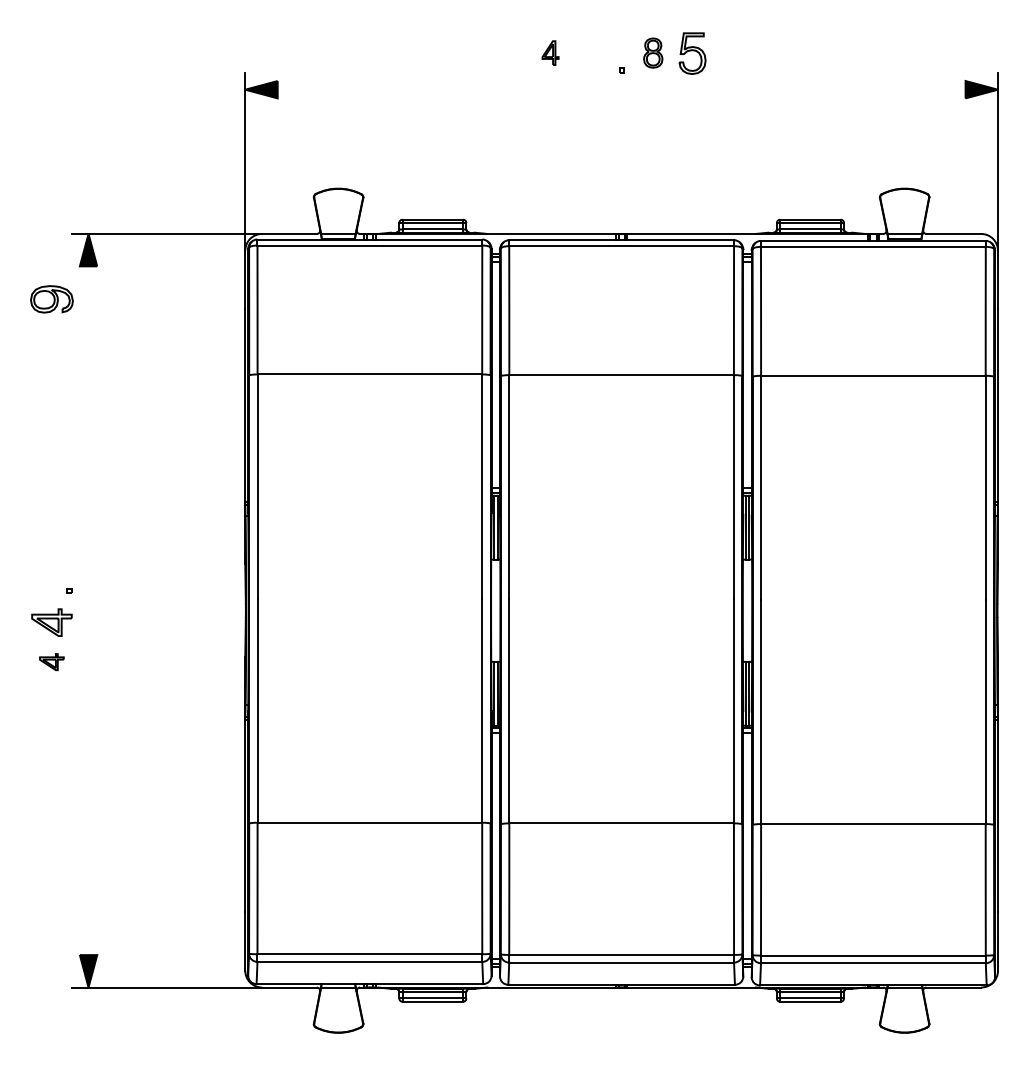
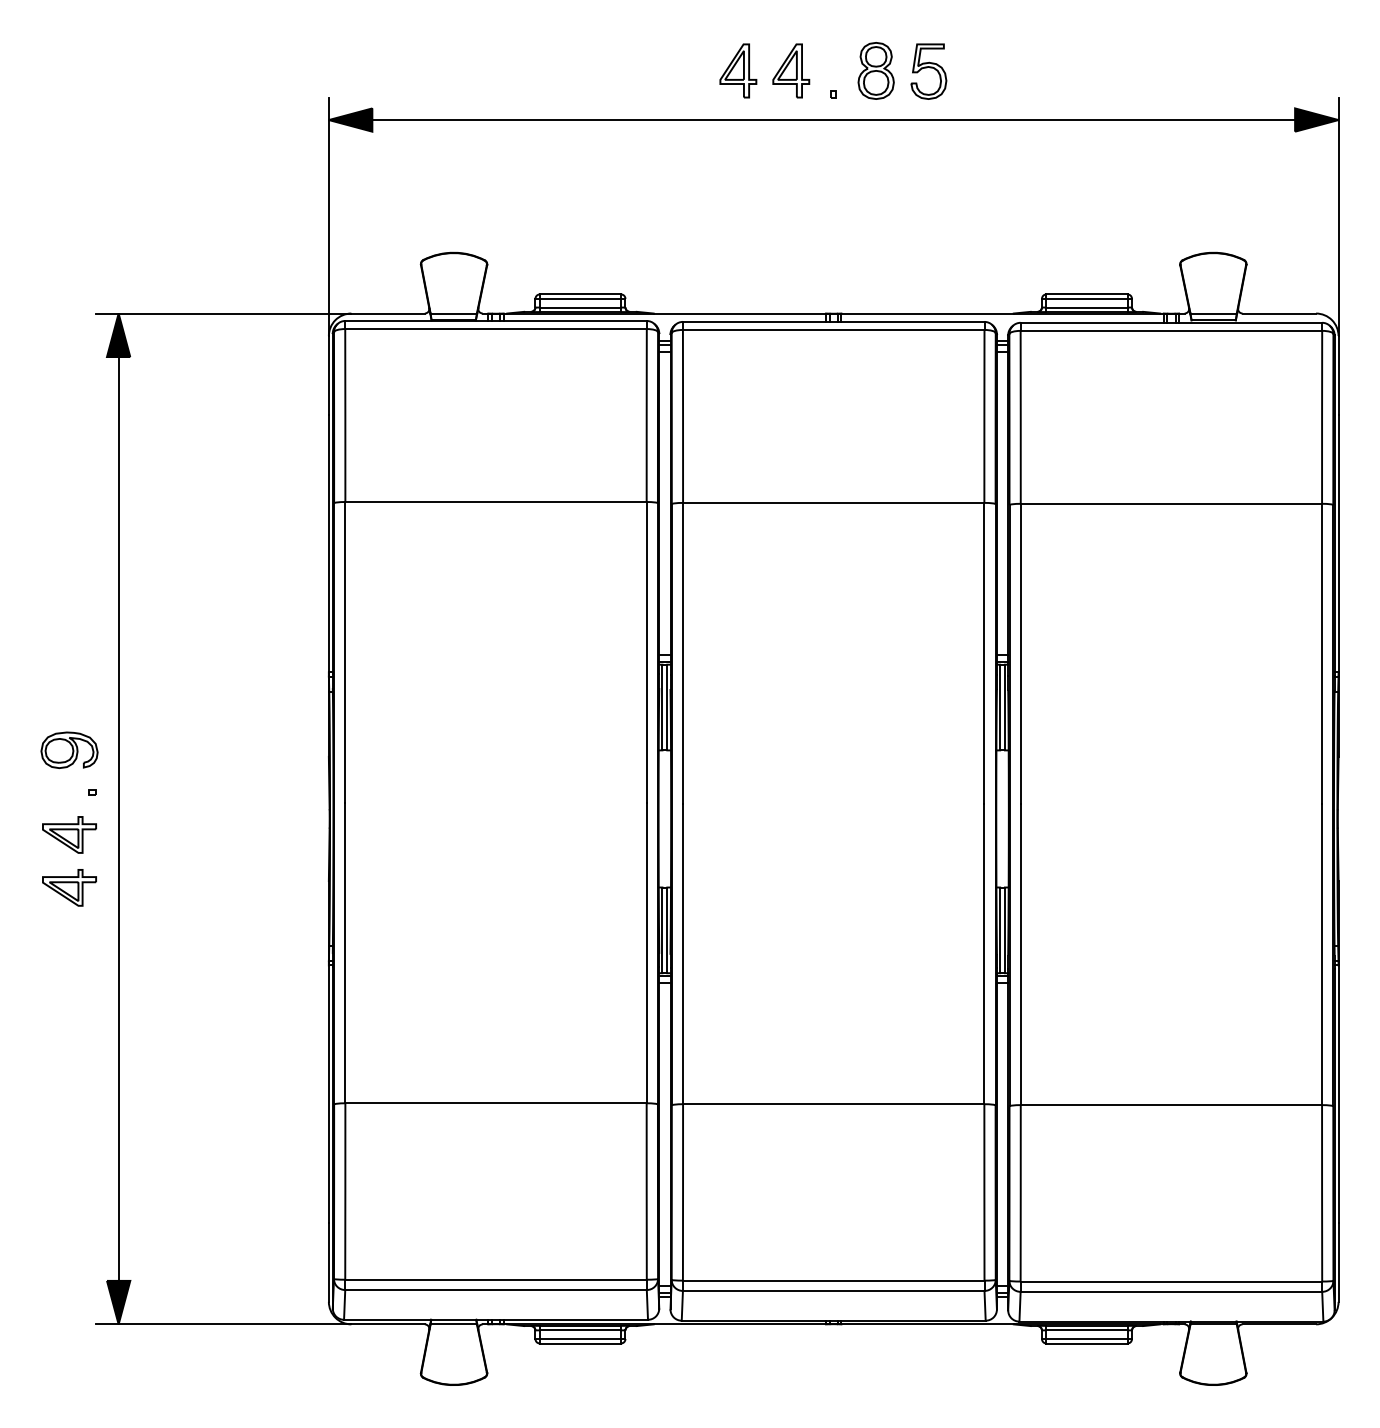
part: (550, 52) -> (738, 70), size x1.67
part: (590, 52) -> (791, 70), added
part: (652, 52) -> (875, 70), size x1.43
line: (621, 90) -> (833, 120), added
part: (51, 298) -> (69, 749), moved
line: (88, 610) -> (118, 818), added
part: (51, 661) -> (69, 887), size x1.67

